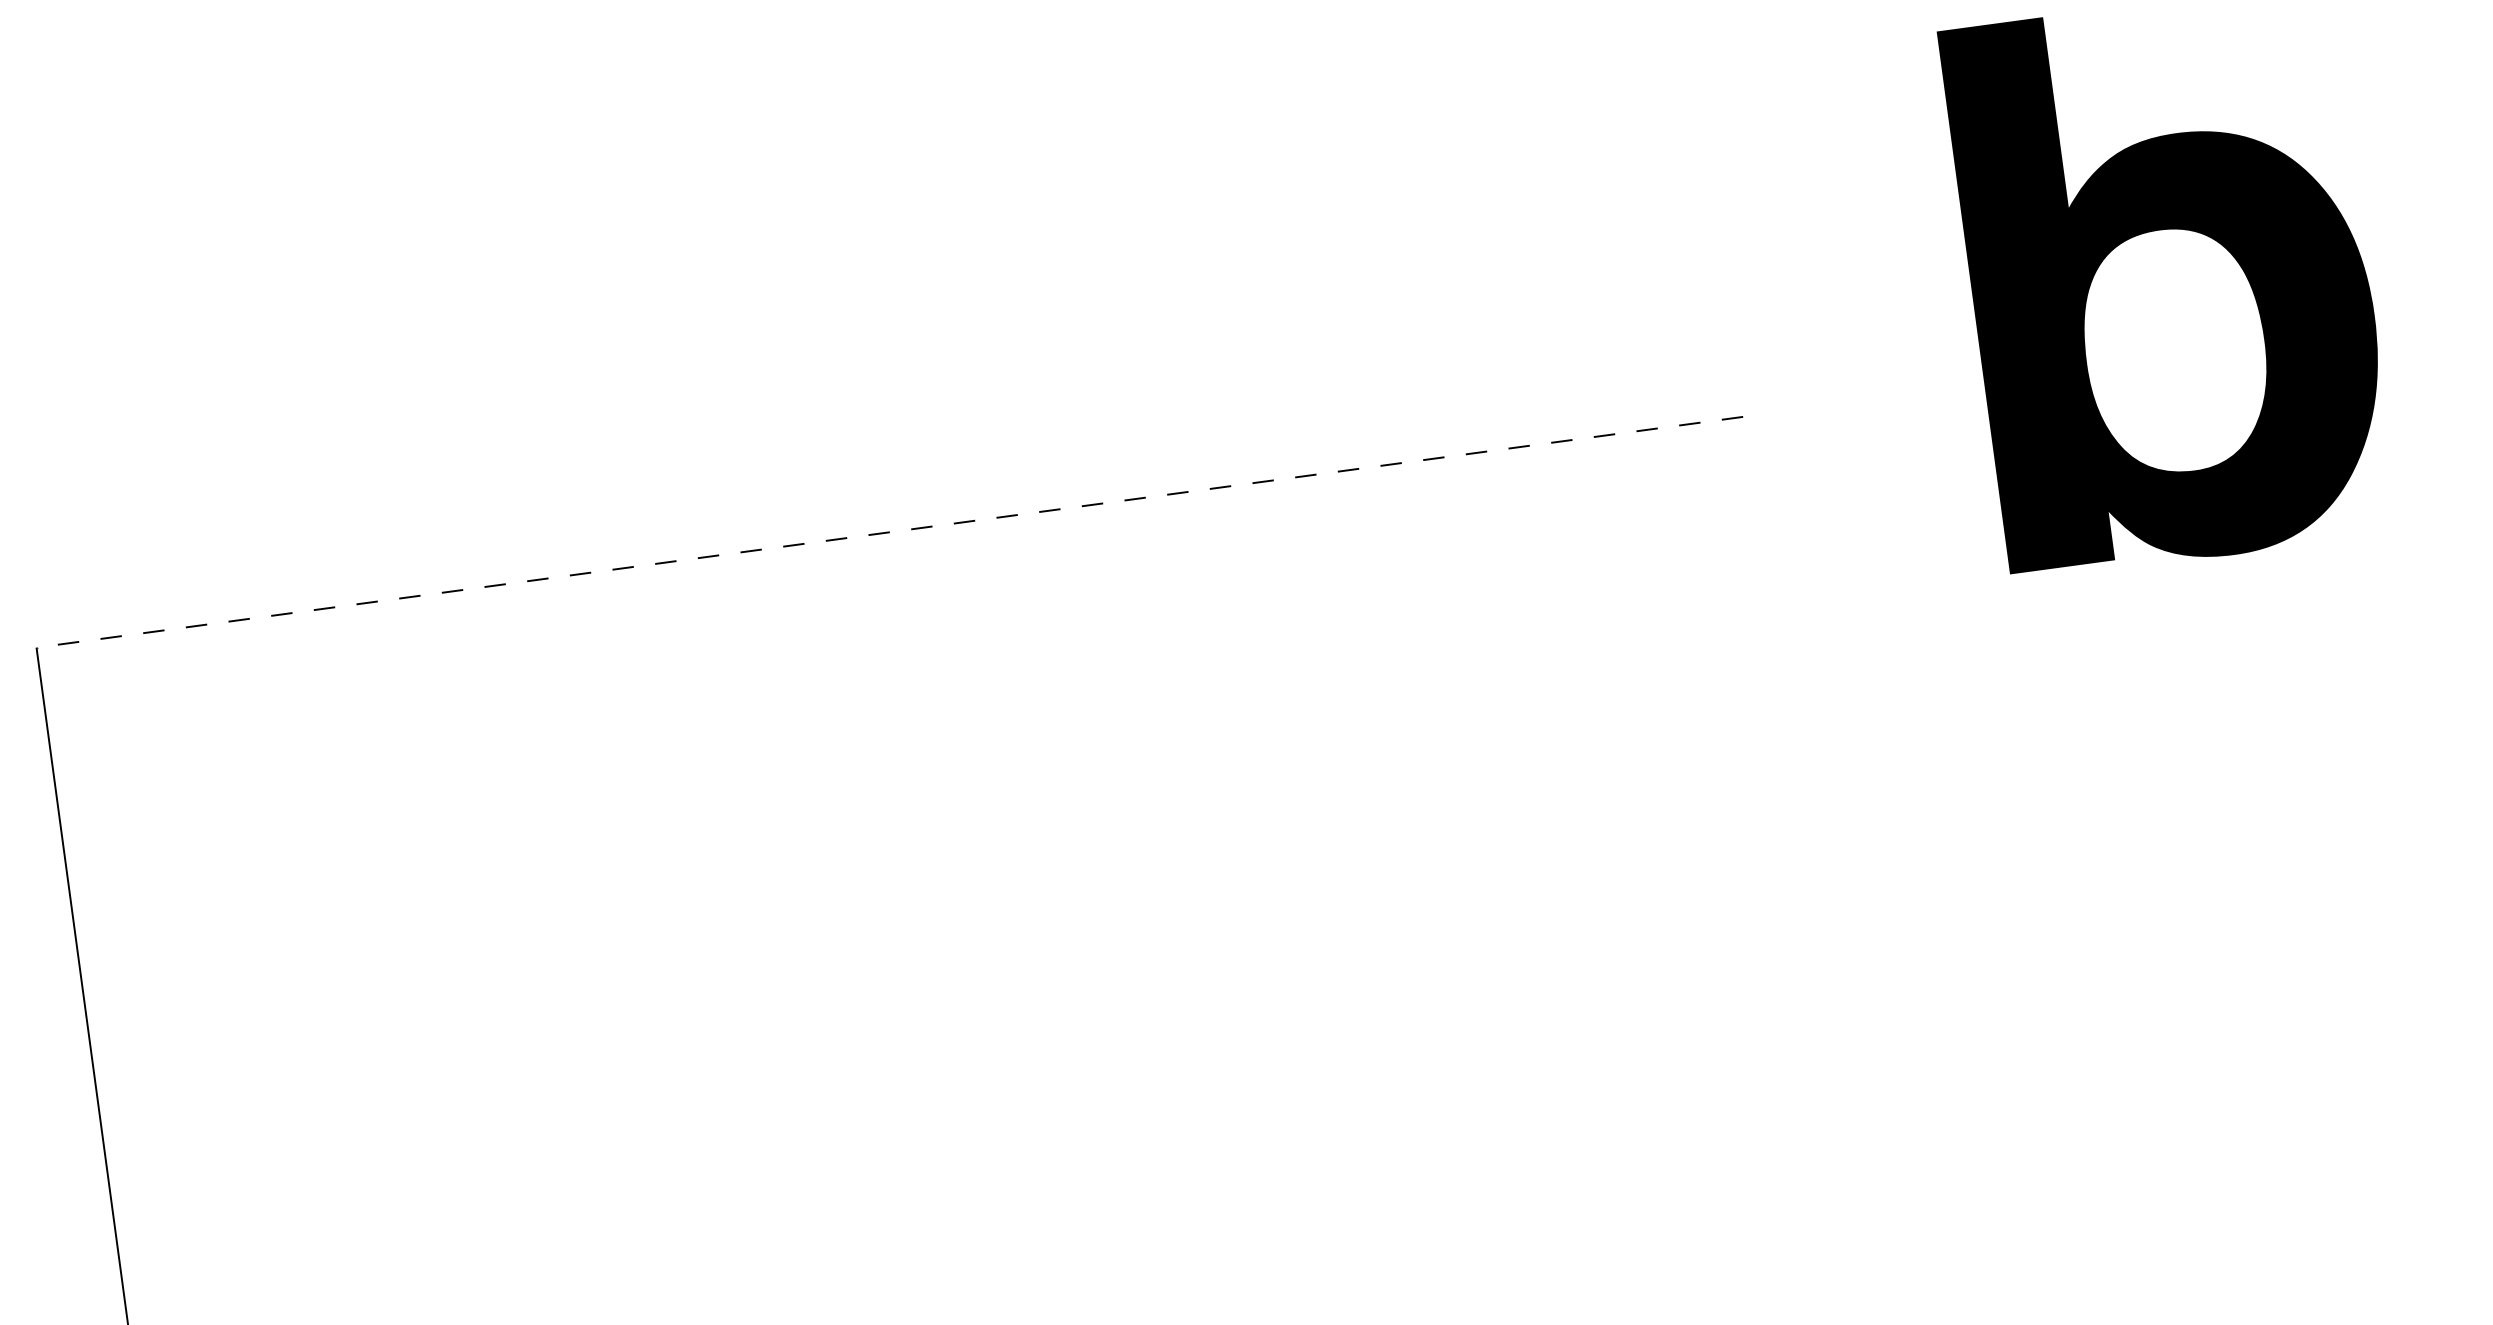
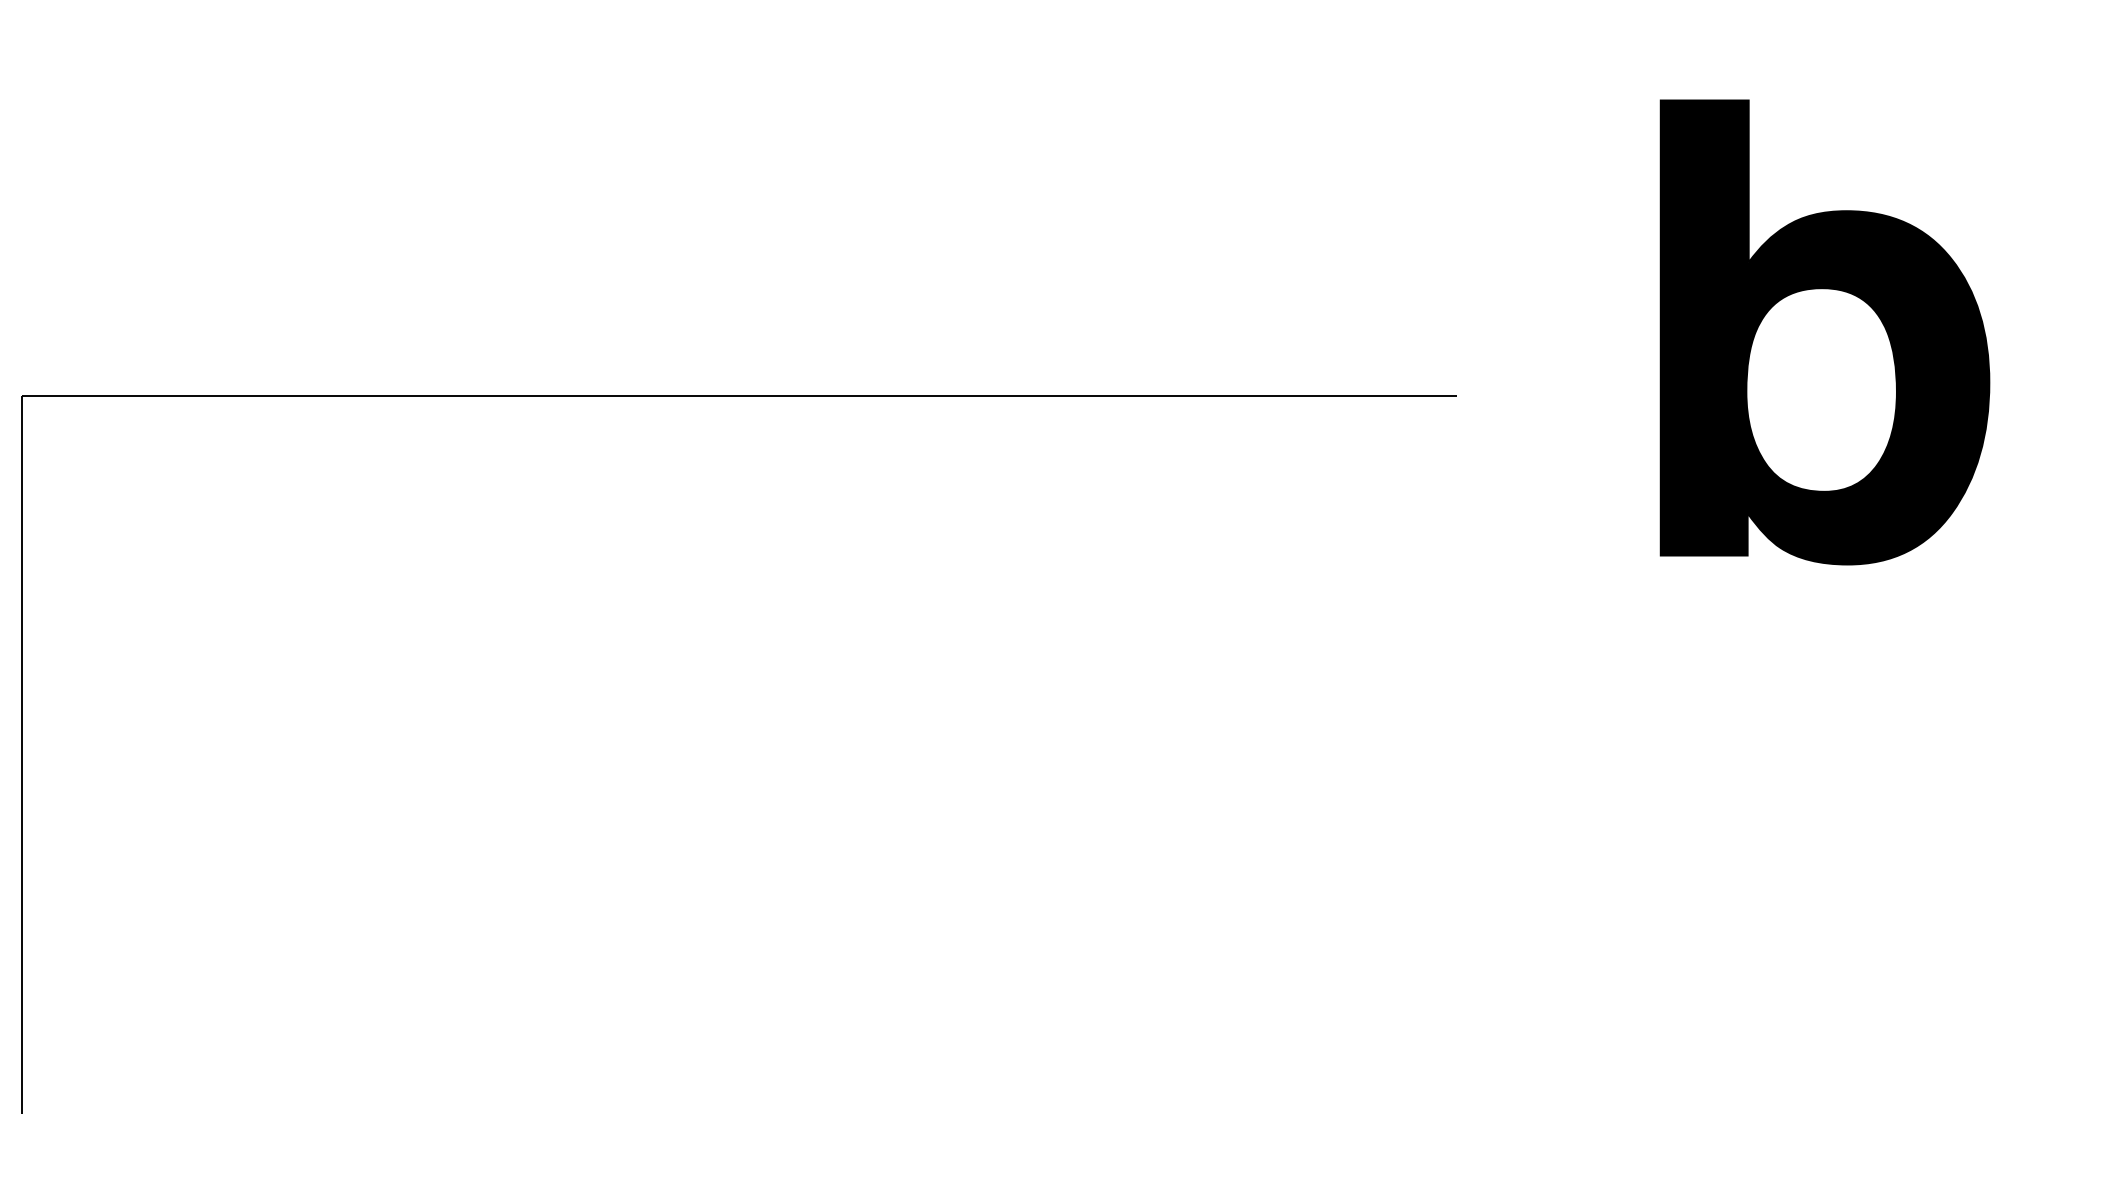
line: (890, 532) -> (739, 396), dashed -> solid

